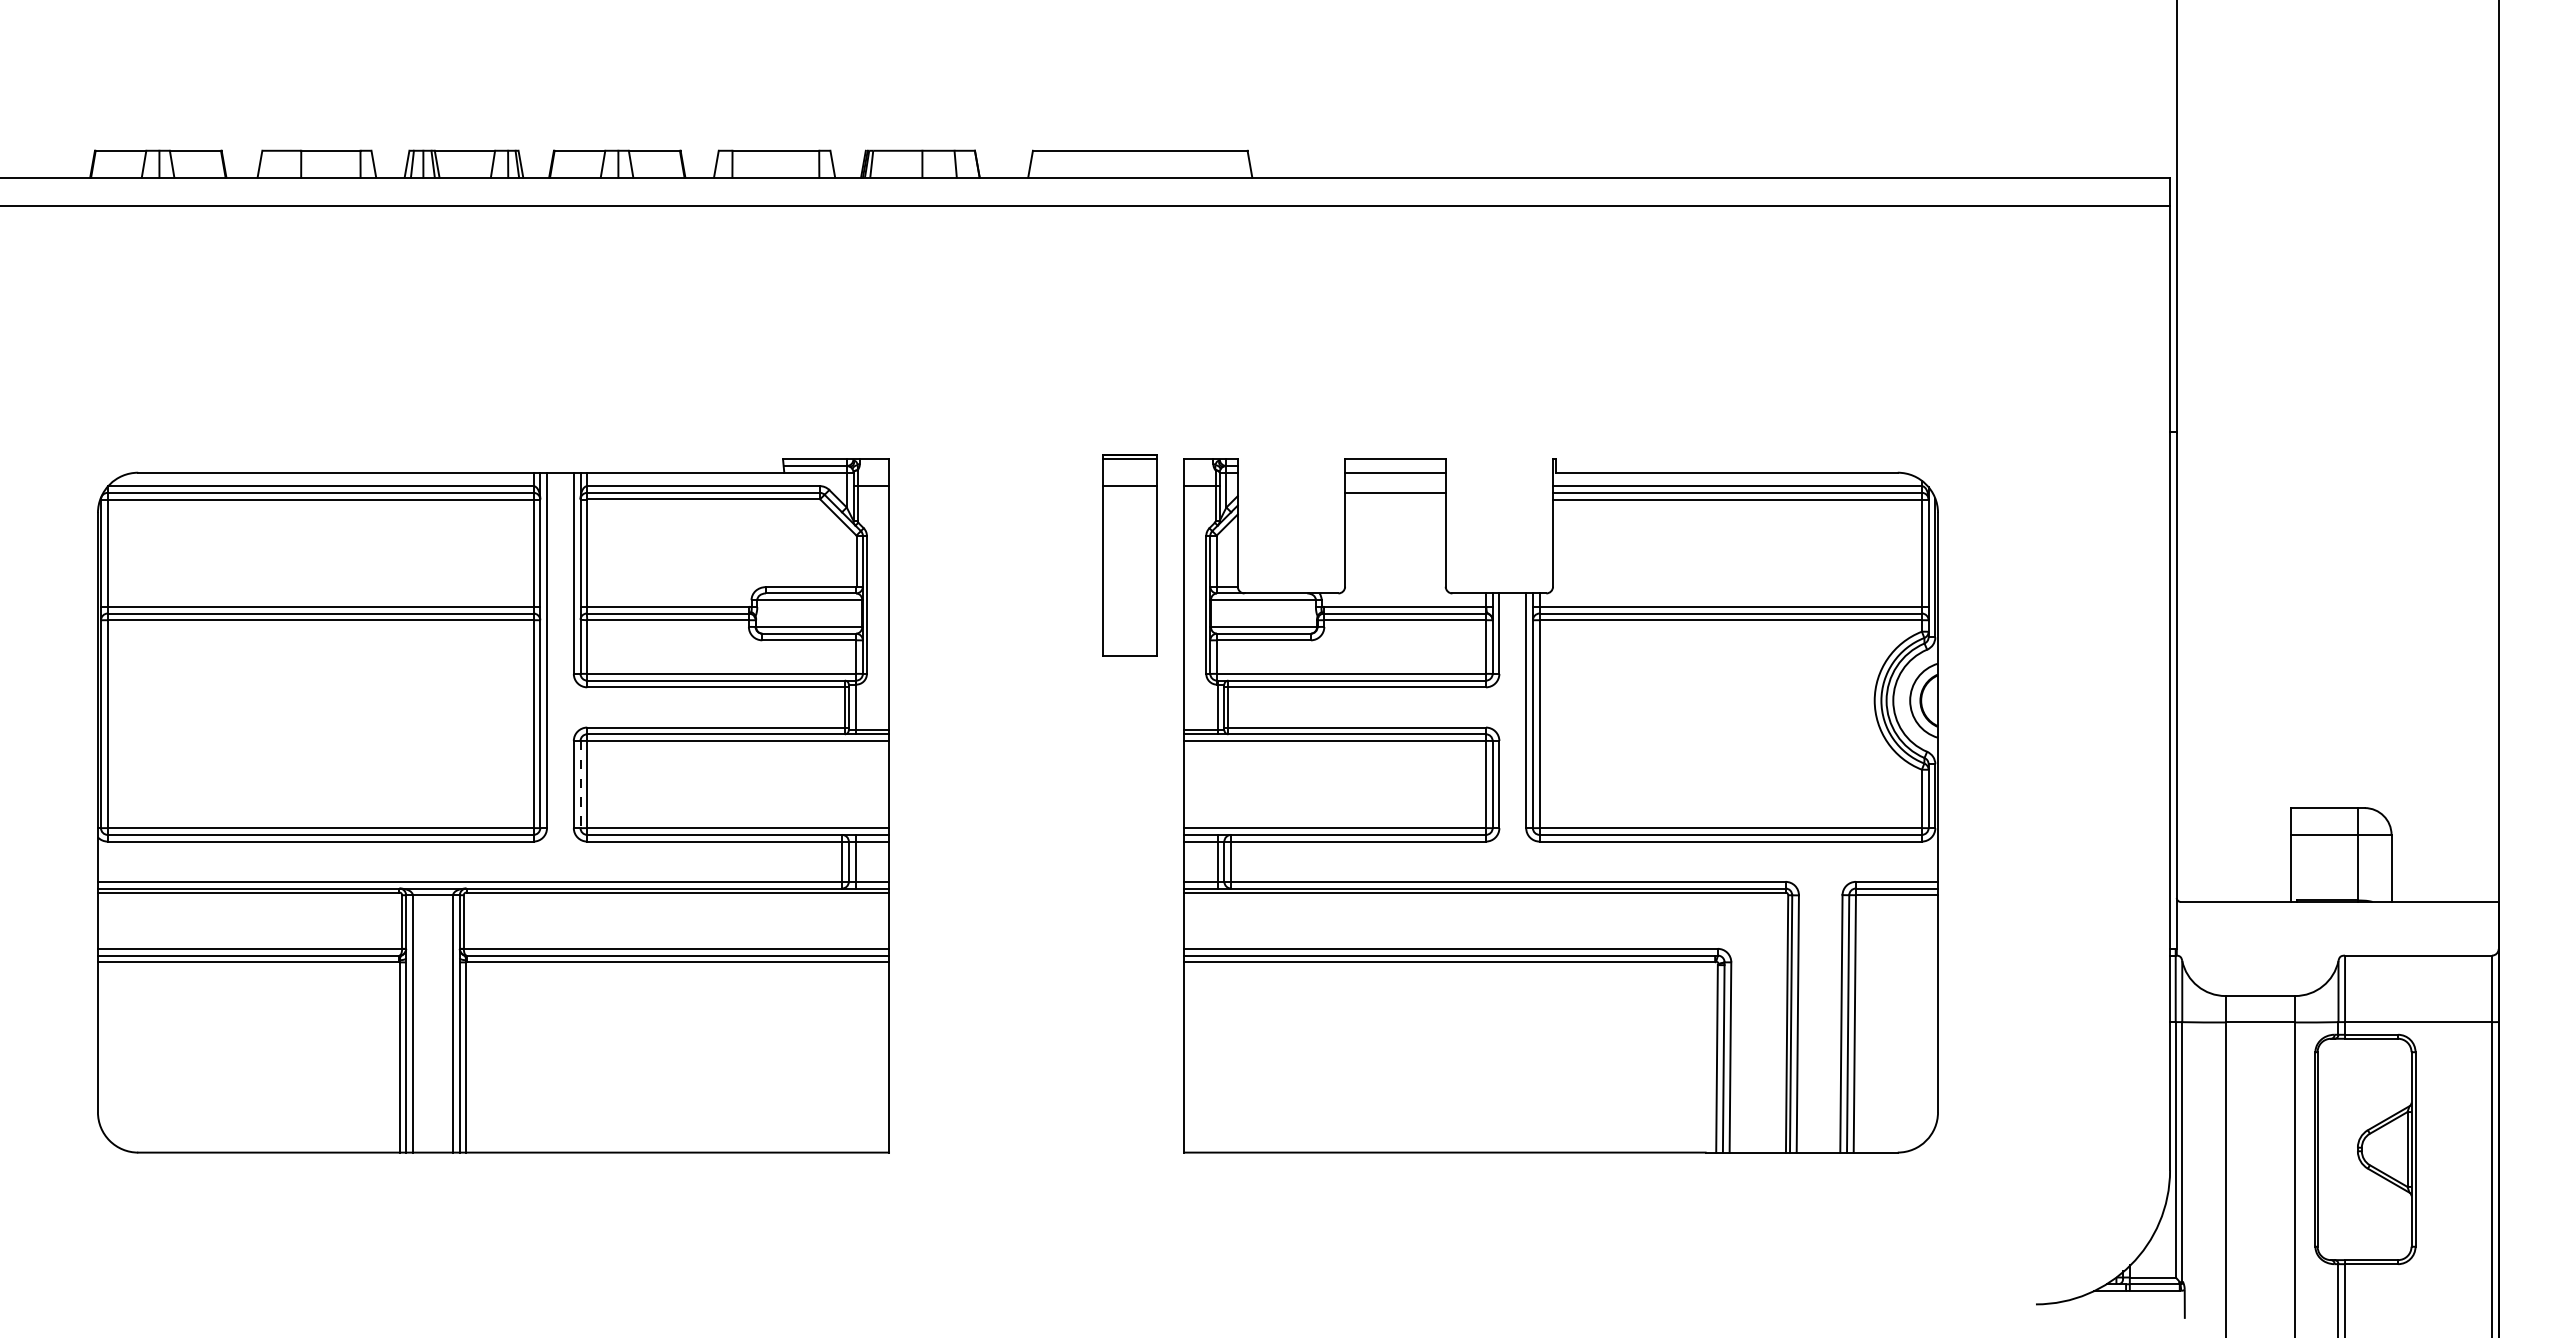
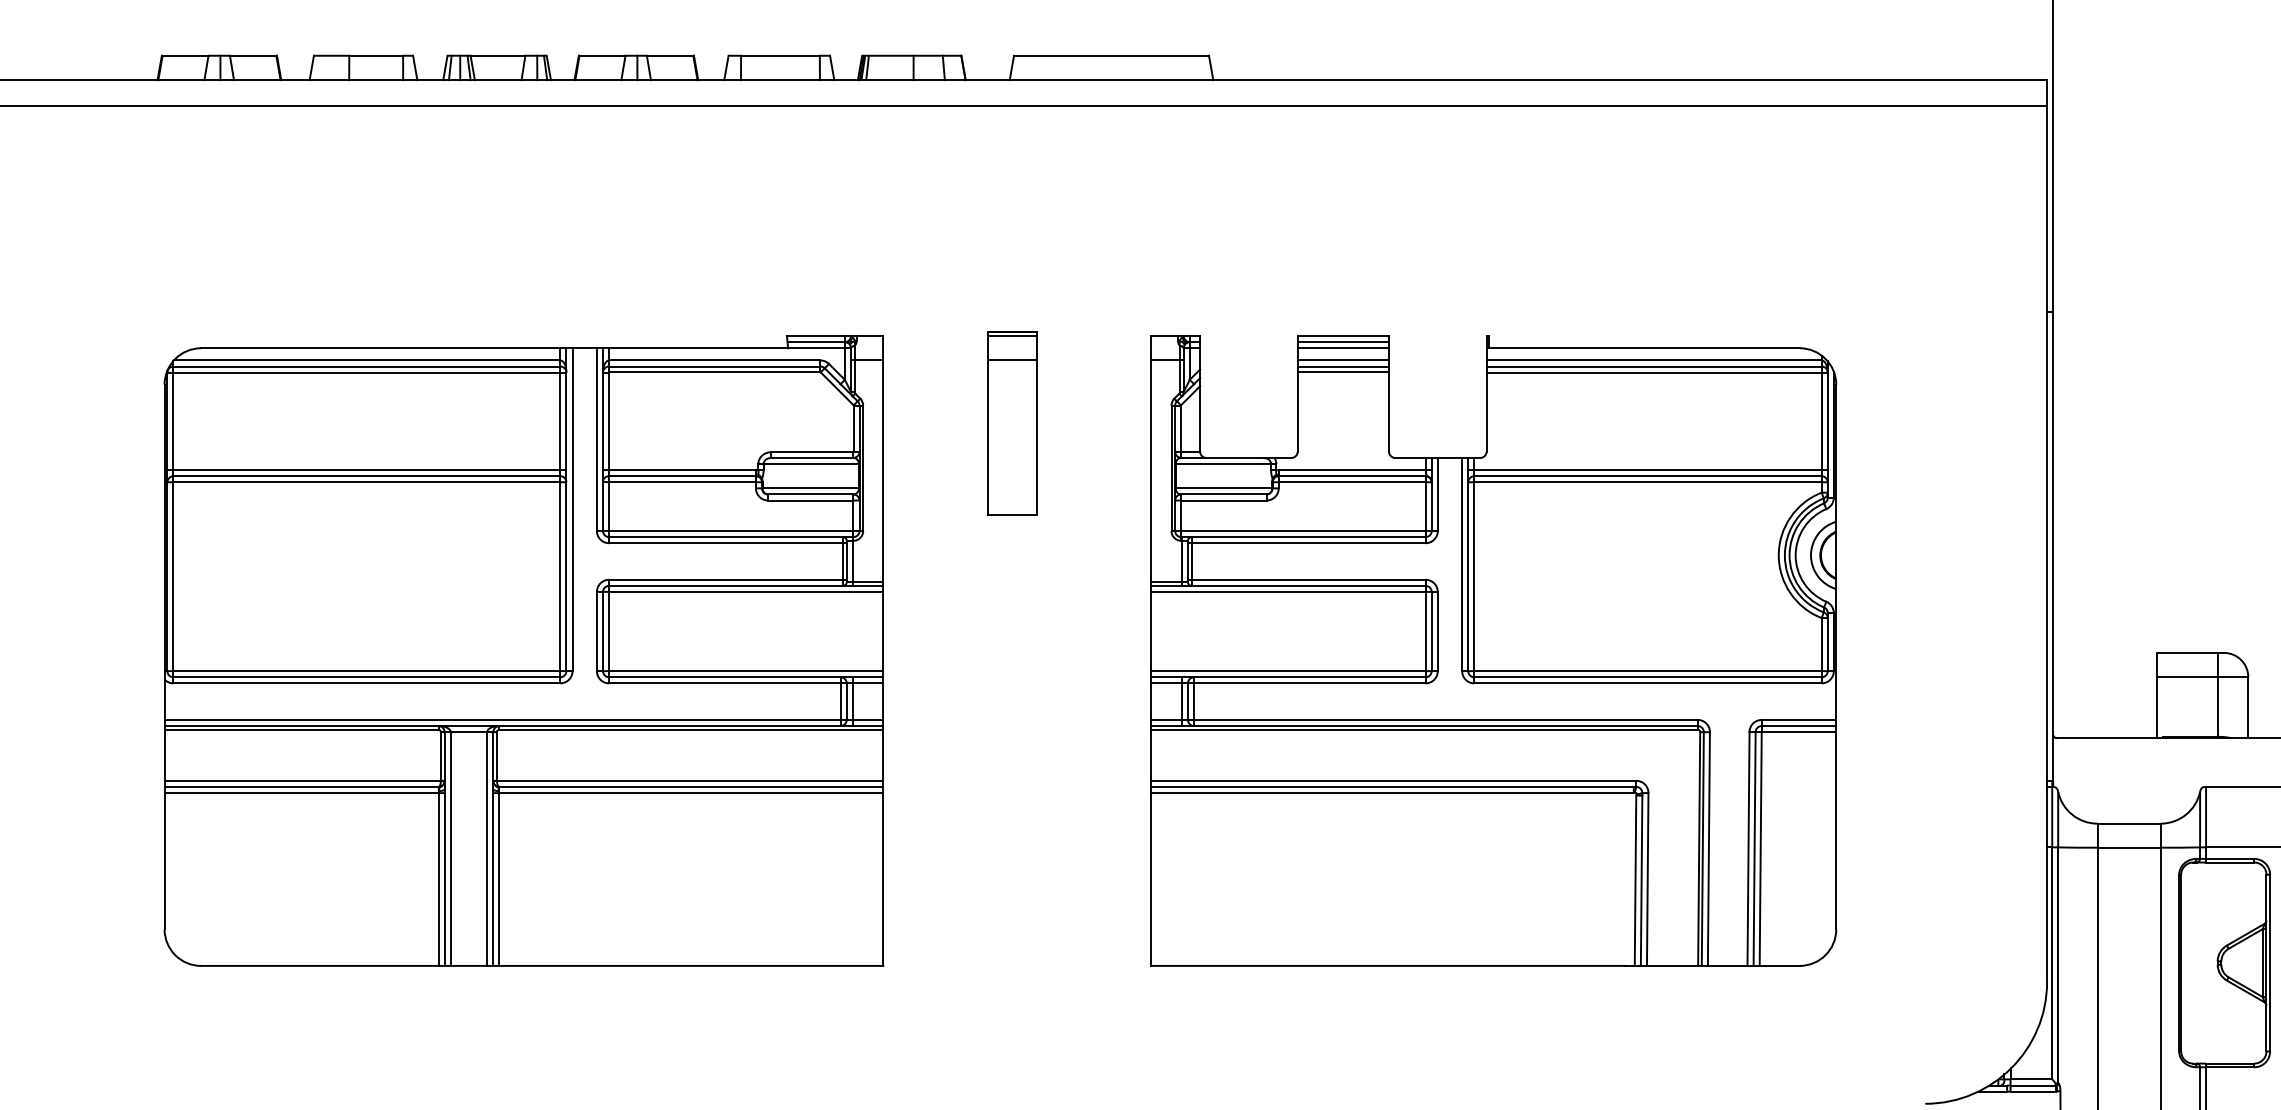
line: (1395, 466) -> (1343, 342), added
line: (1395, 486) -> (1343, 360), added
line: (1395, 499) -> (1343, 372), added
part: (1129, 555) -> (1011, 423), moved
line: (580, 784) -> (602, 631), dashed -> solid

